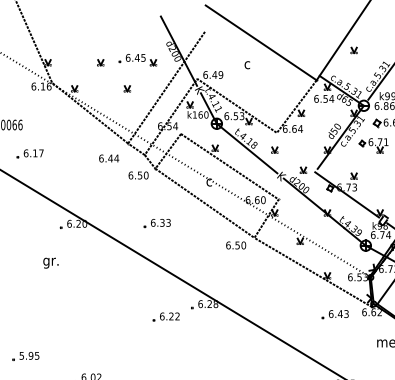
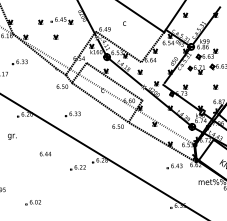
line: (166, 87) -> (78, 36), removed
part: (63, 133) -> (19, 62), added
text: (107, 157) -> (44, 153), moved

